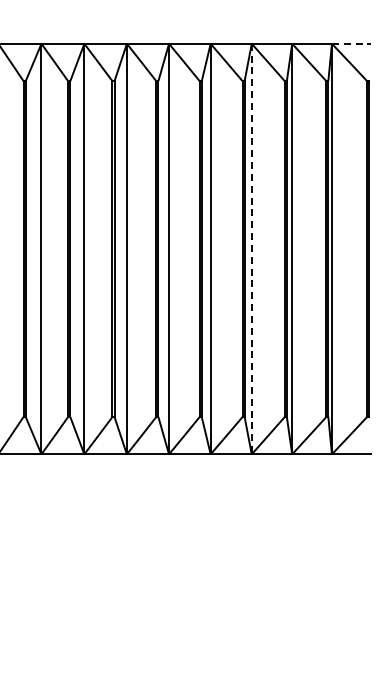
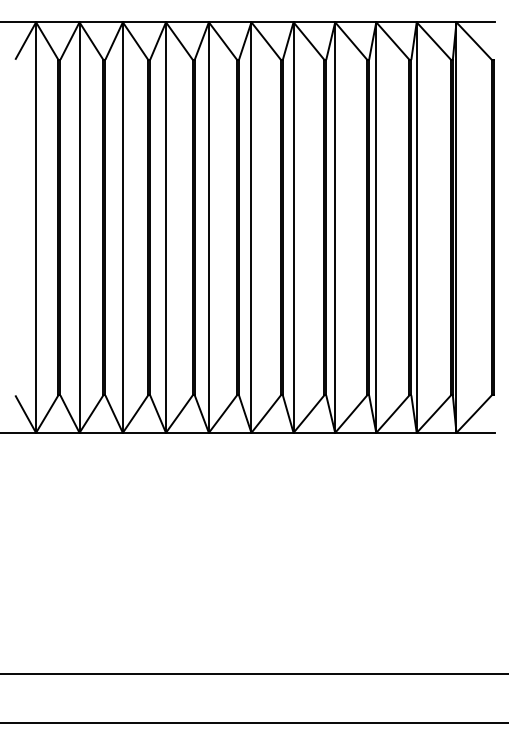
line: (351, 43) -> (476, 22), dashed -> solid
line: (251, 249) -> (376, 228), dashed -> solid

